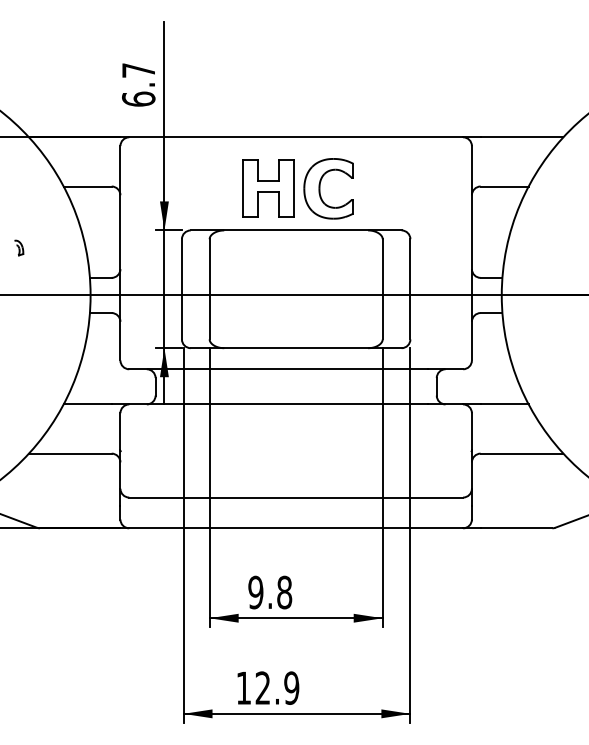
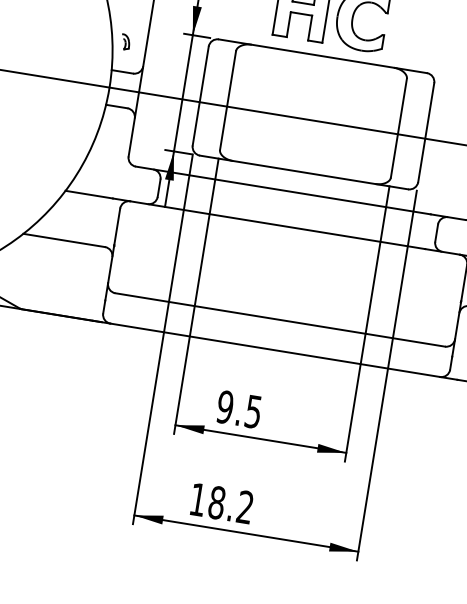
part: (19, 247) -> (126, 41), moved
text: (284, 592) -> (253, 411), 9.8 -> 9.5
text: (277, 687) -> (231, 504), 12.9 -> 18.2

